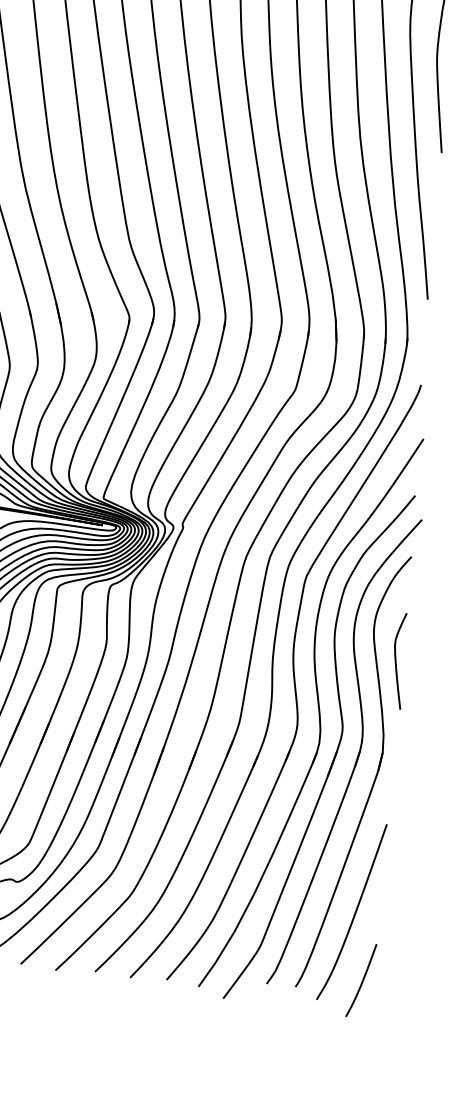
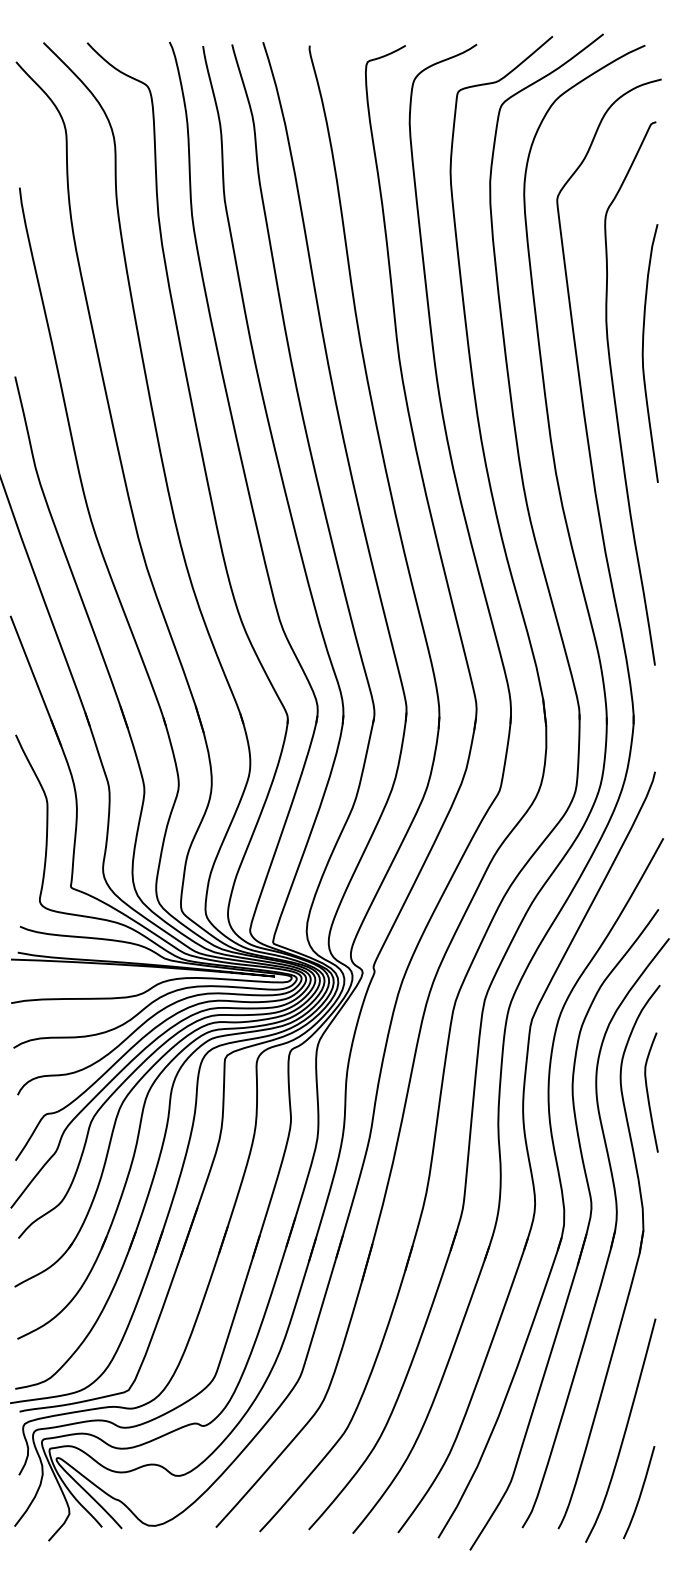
curve: (396, 660) -> (648, 1092), moved
curve: (362, 980) -> (640, 1492), moved

